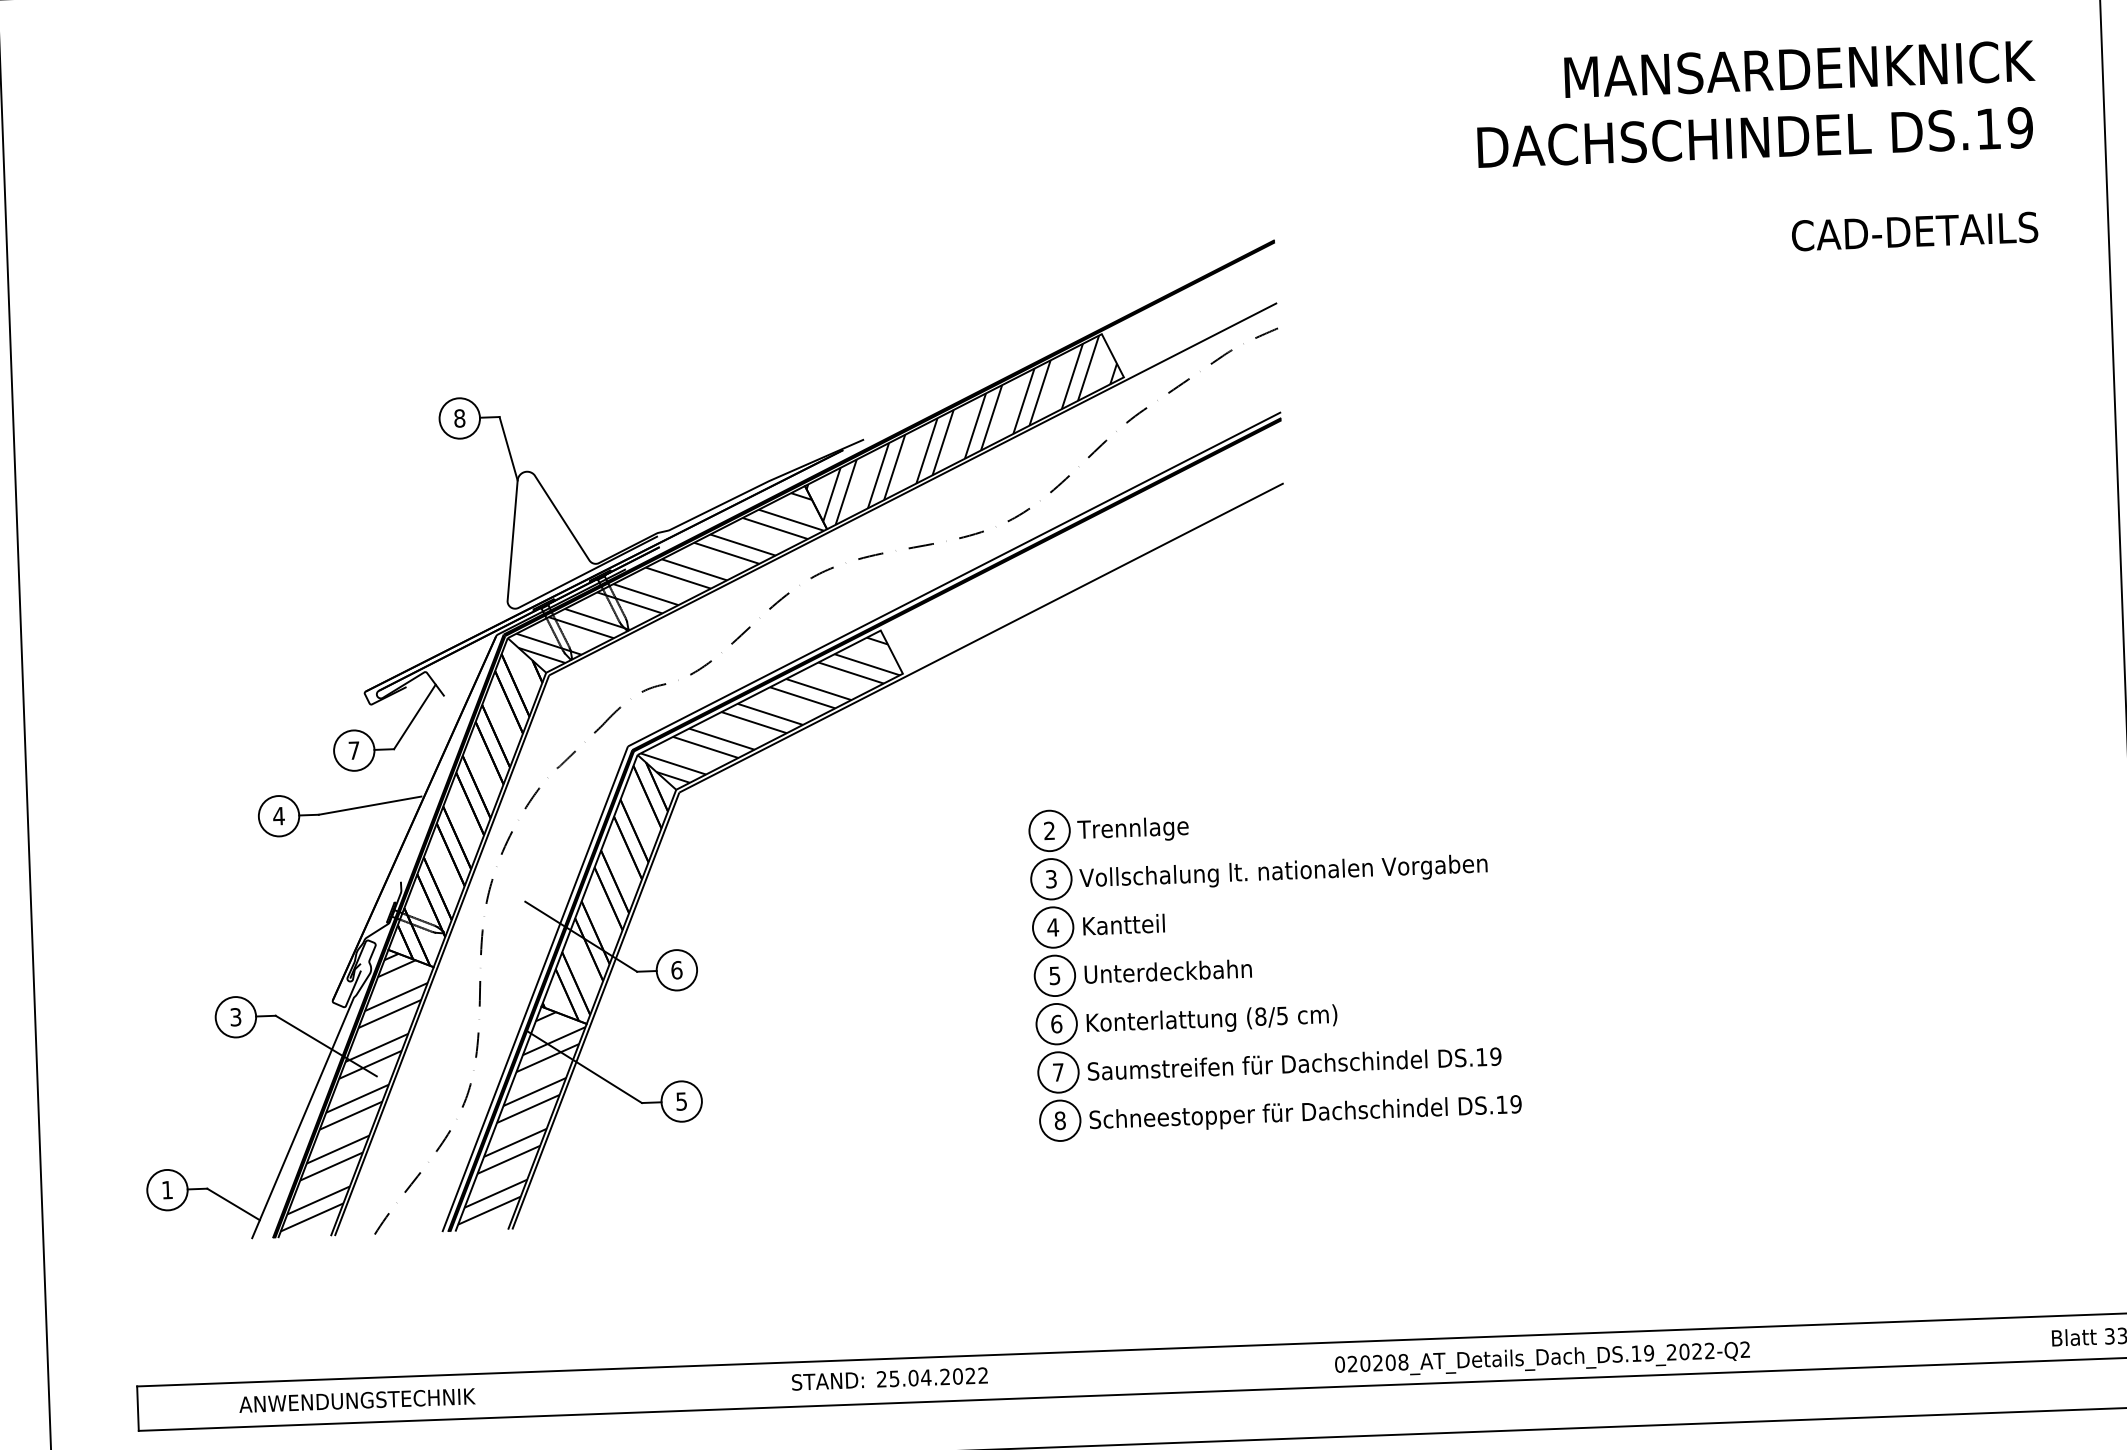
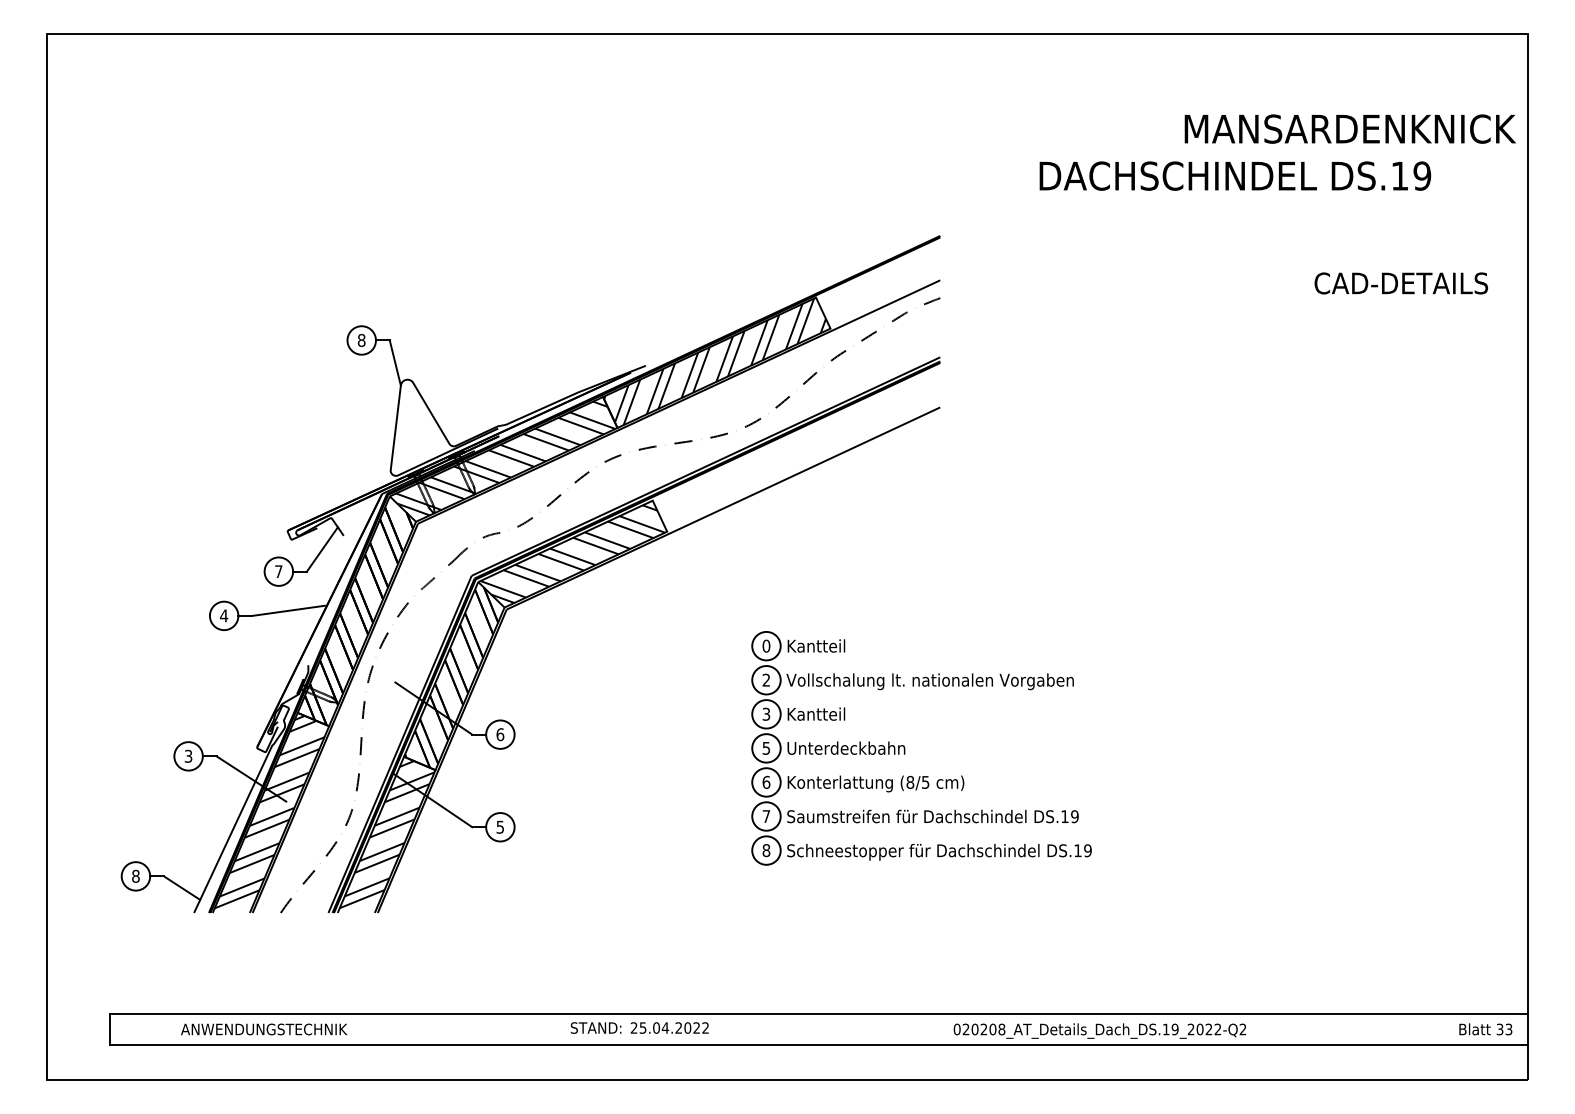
text: (1798, 68) -> (1349, 128), moved
text: (1755, 136) -> (1235, 175), moved
text: (1915, 231) -> (1401, 283), moved
text: (1049, 829) -> (766, 645), 2 -> 0
text: (1133, 829) -> (825, 647), Trennlage -> Kantteil
text: (1051, 879) -> (766, 680), 3 -> 2
text: (1053, 926) -> (766, 713), 4 -> 3
text: (166, 1188) -> (135, 875), 1 -> 8

